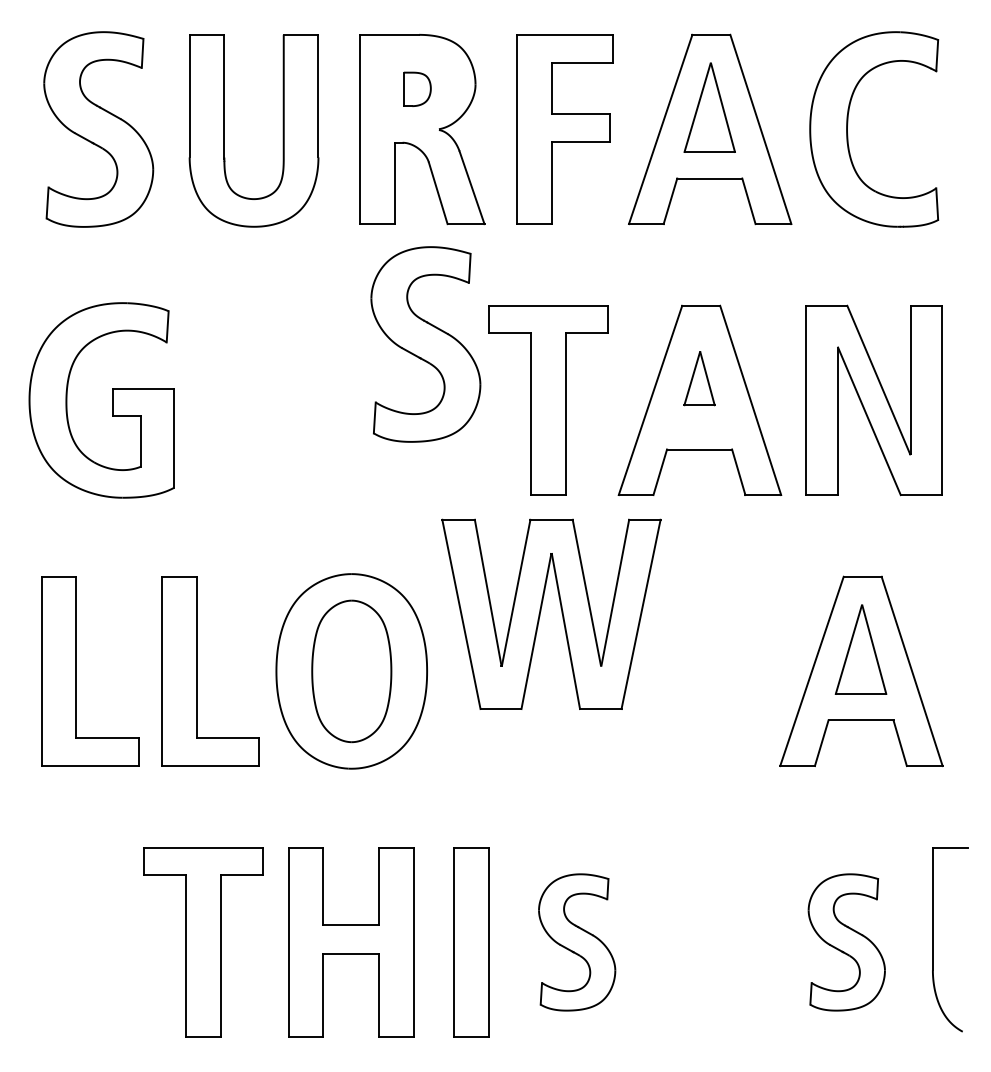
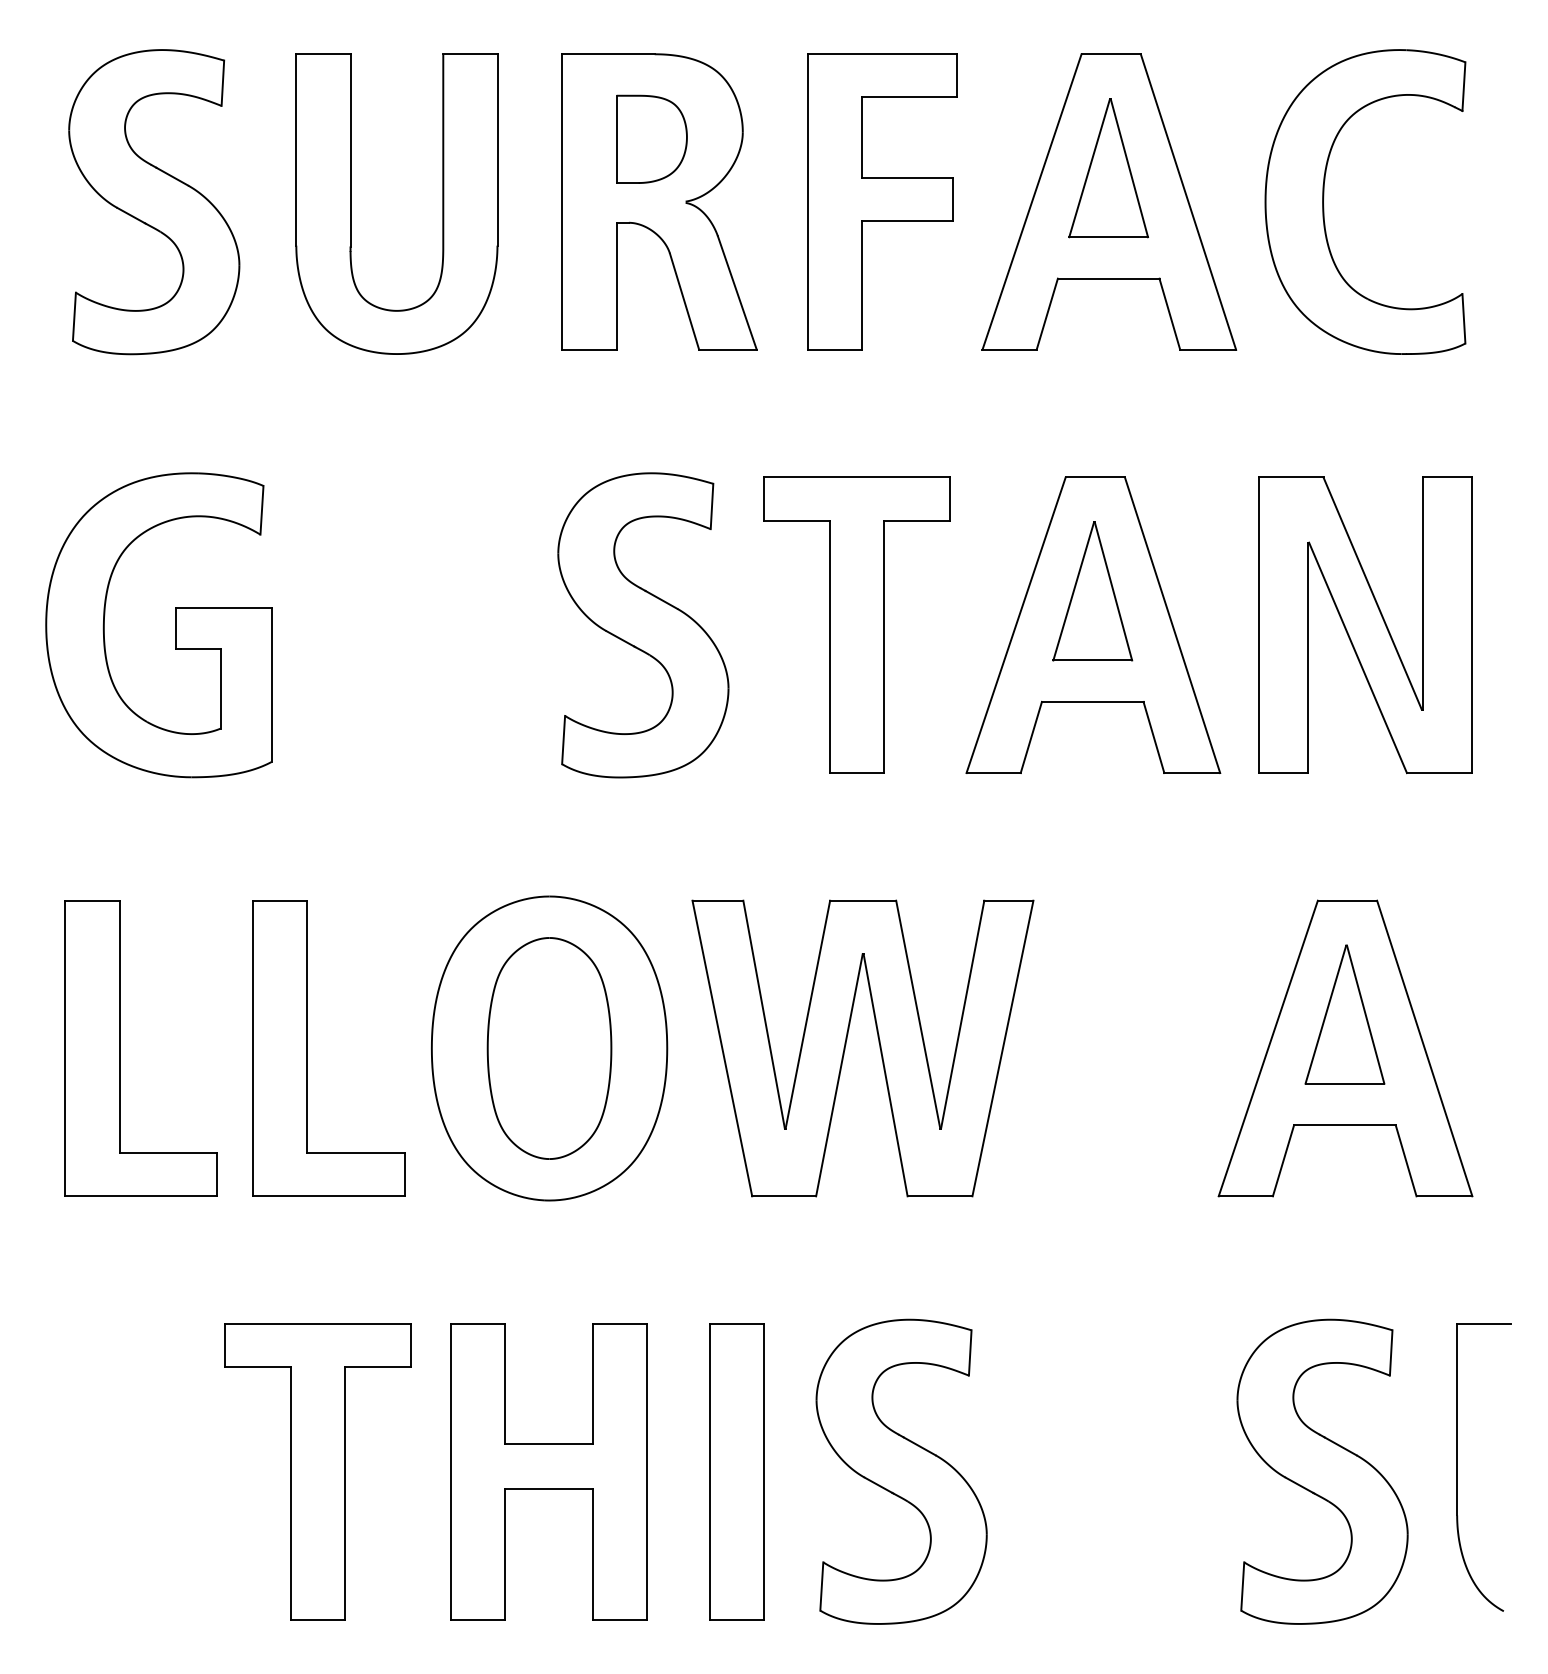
part: (417, 89) -> (652, 139), size x1.67
part: (425, 344) -> (642, 625), moved
part: (699, 378) -> (1092, 591), size x1.67
part: (561, 613) -> (878, 1047), moved
part: (576, 942) -> (900, 1471), size x1.43
part: (846, 942) -> (1322, 1471), size x1.43

